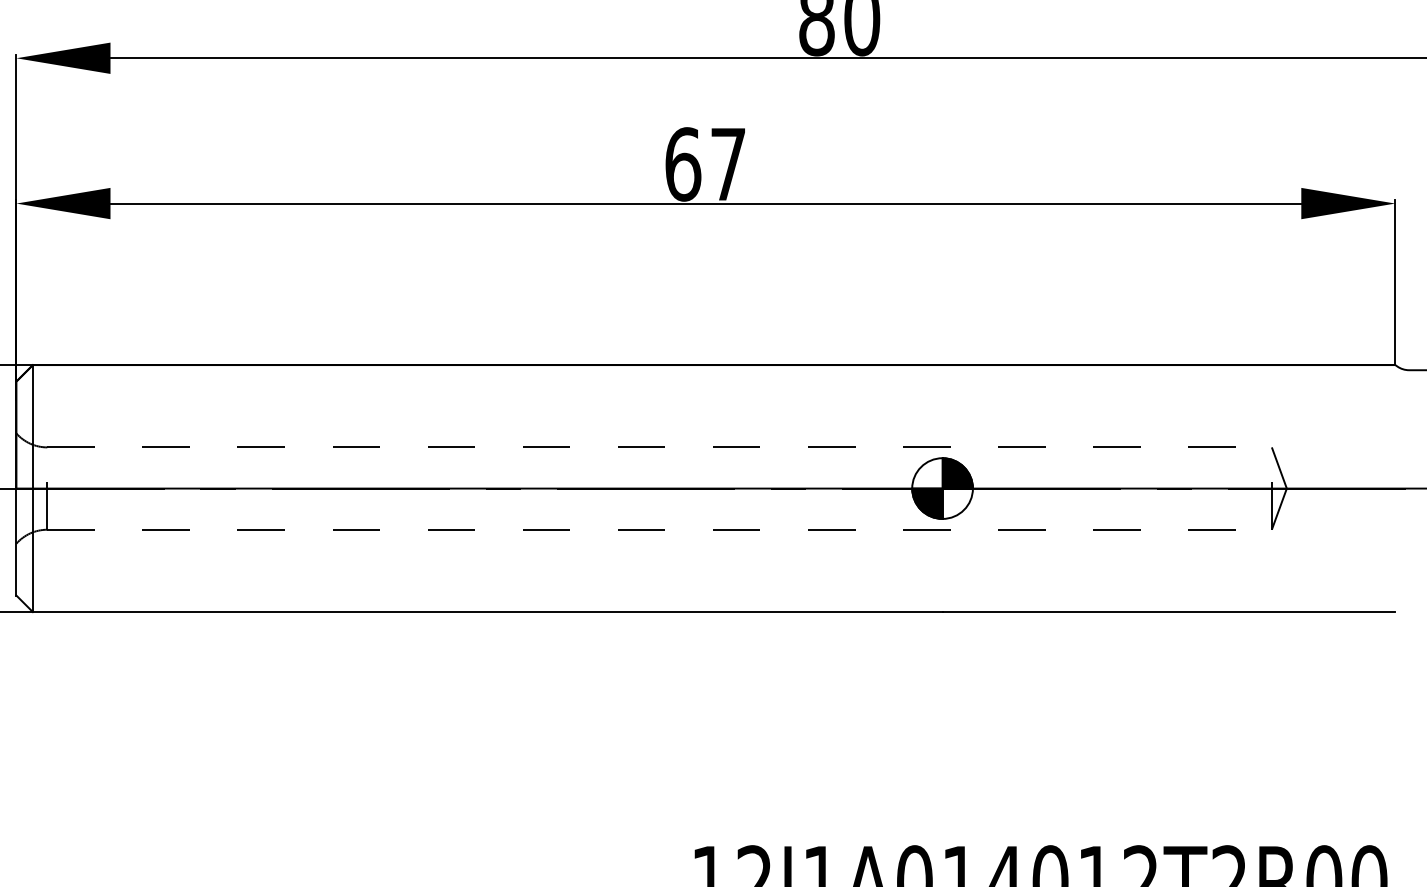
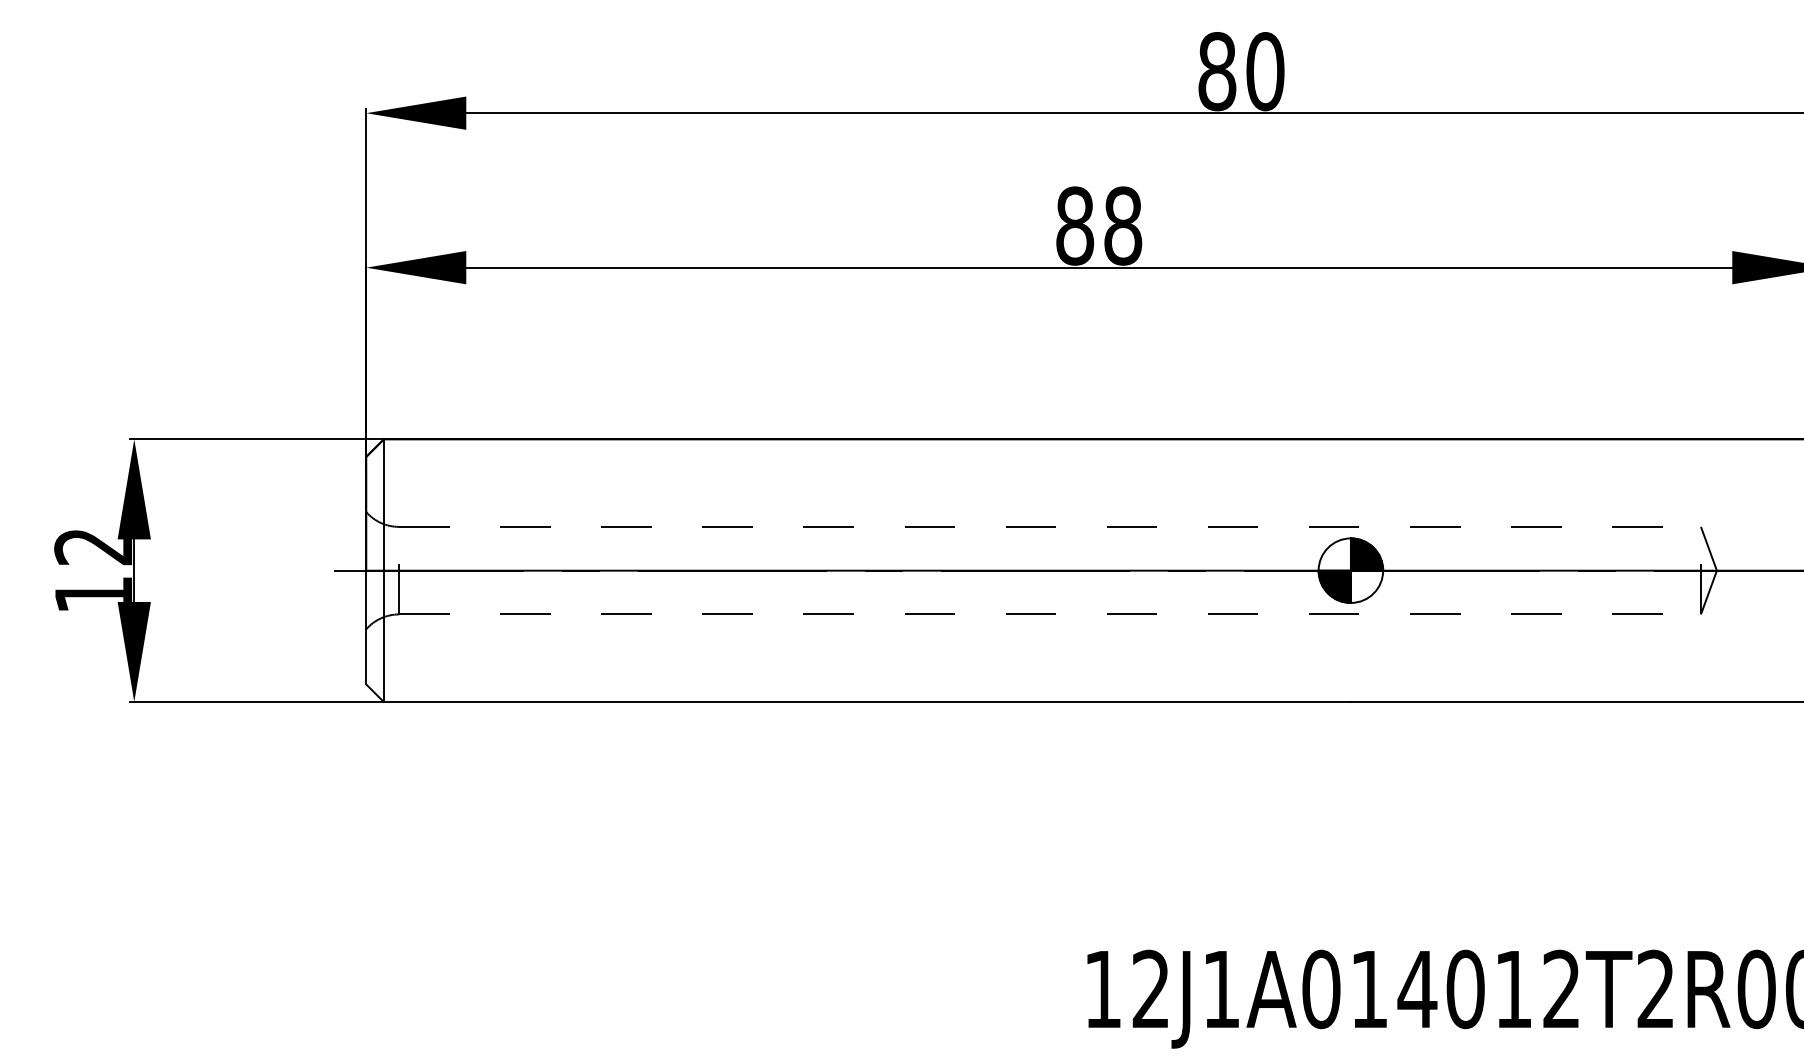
text: (706, 163) -> (1099, 225), 67 -> 88

